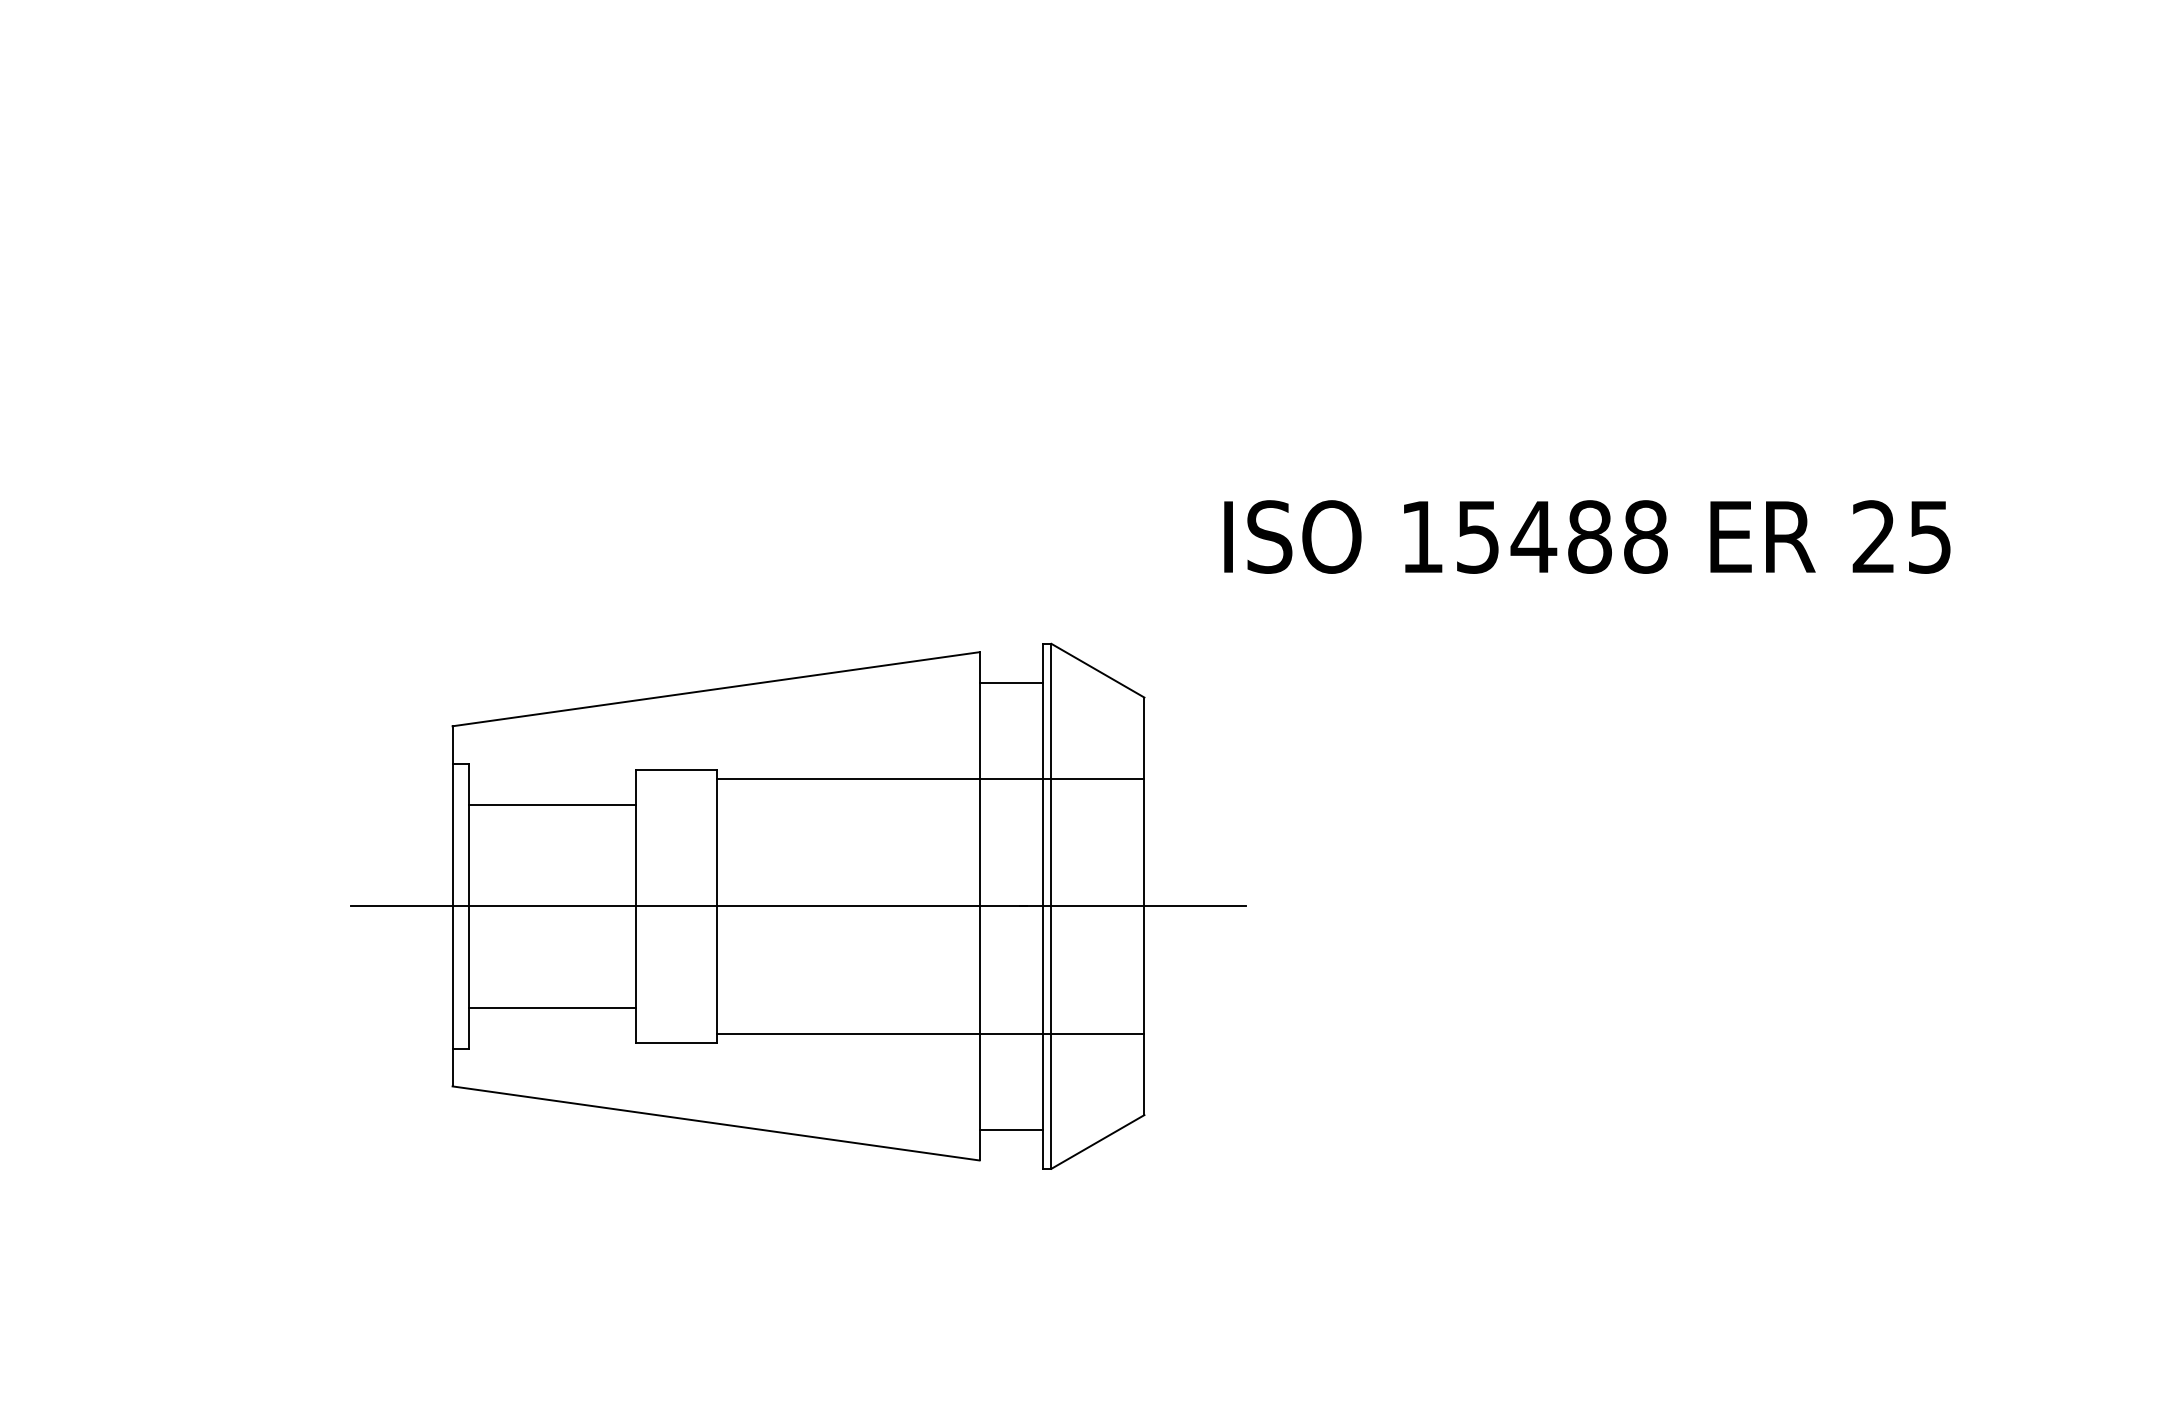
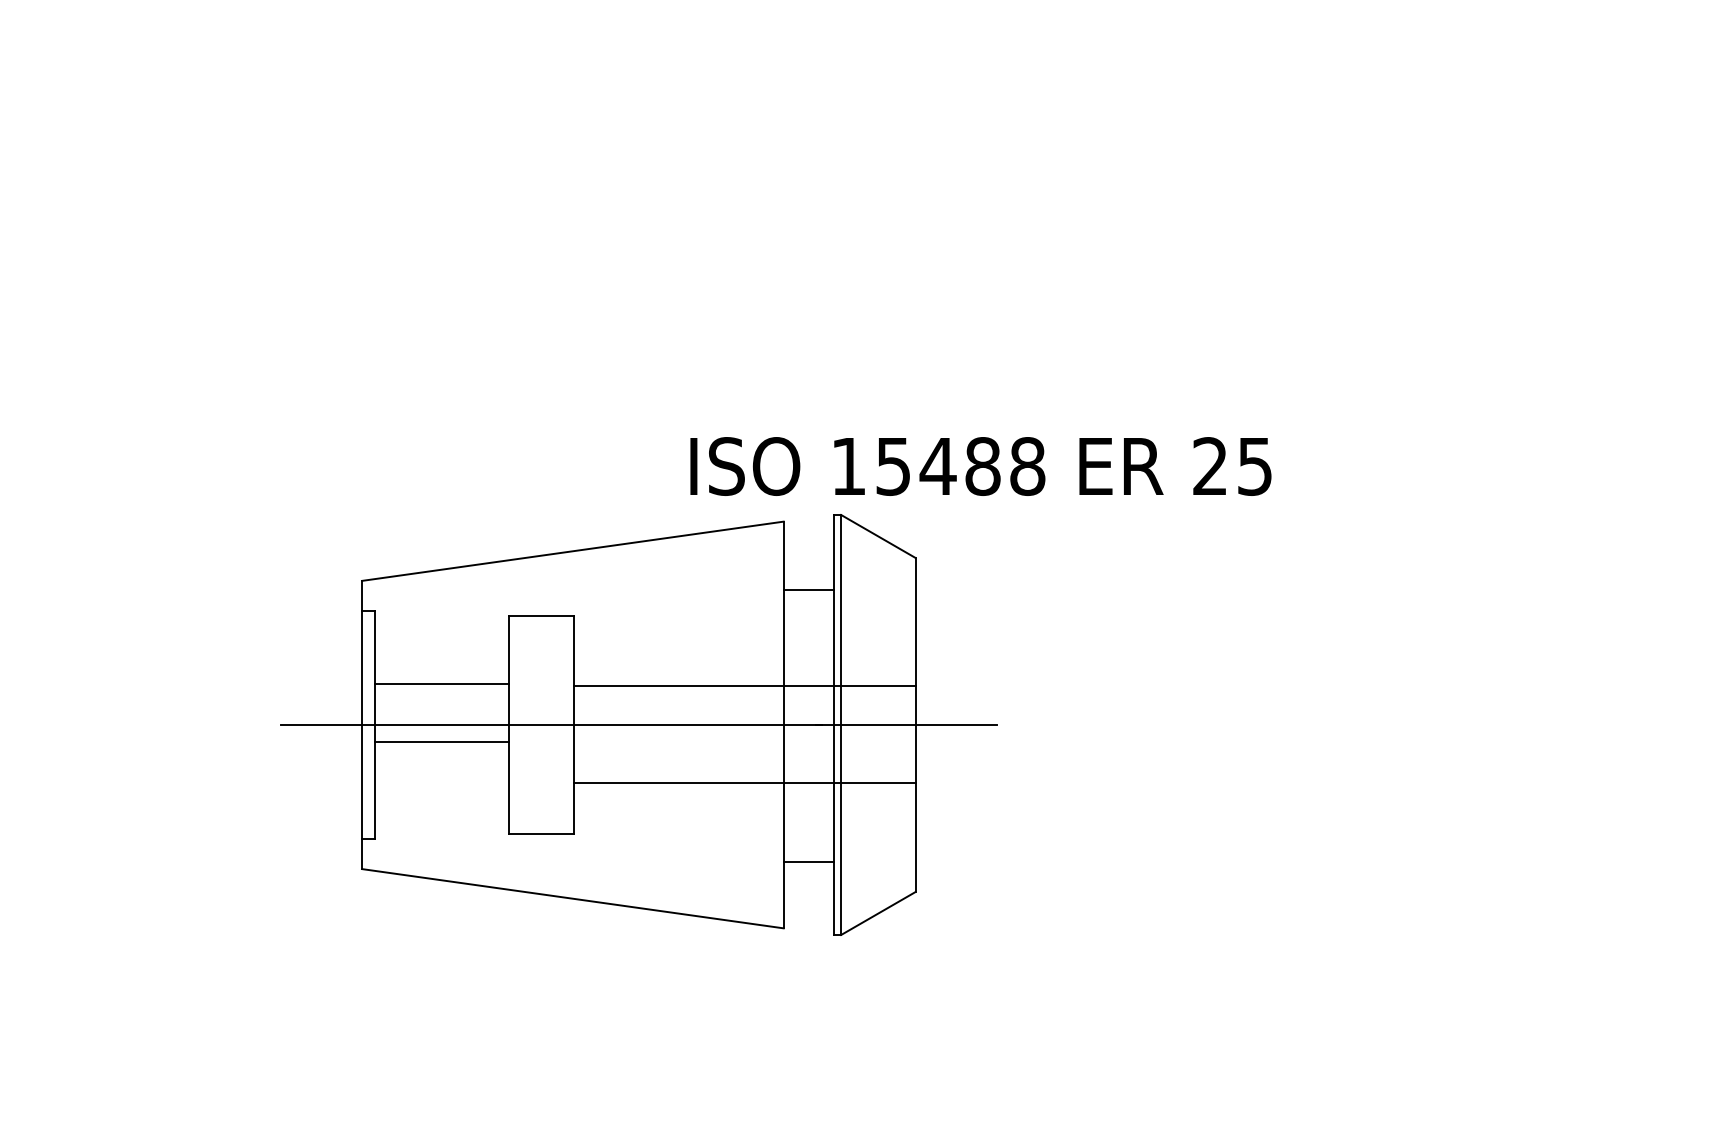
text: (1586, 537) -> (980, 466), moved
line: (1010, 682) -> (808, 589), moved
line: (930, 779) -> (744, 686), moved
line: (551, 804) -> (441, 683), moved
line: (551, 1008) -> (441, 742), moved
line: (930, 1033) -> (744, 782), moved
line: (1010, 1130) -> (808, 862), moved

